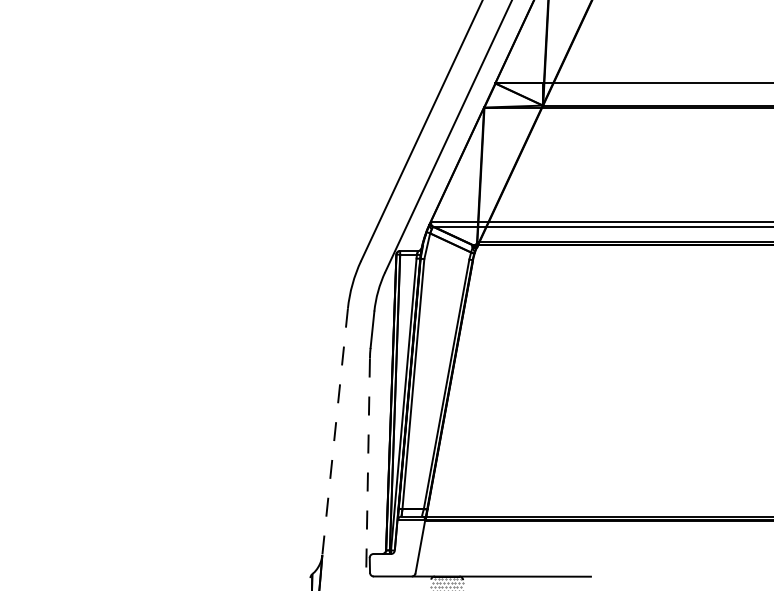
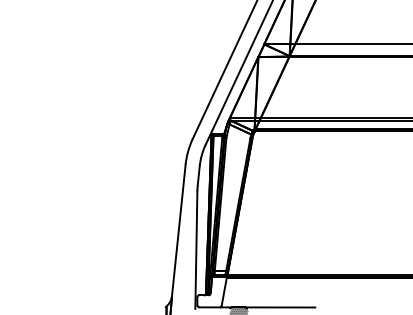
line: (334, 432) -> (178, 230), dashed -> solid
line: (368, 469) -> (196, 250), dashed -> solid

